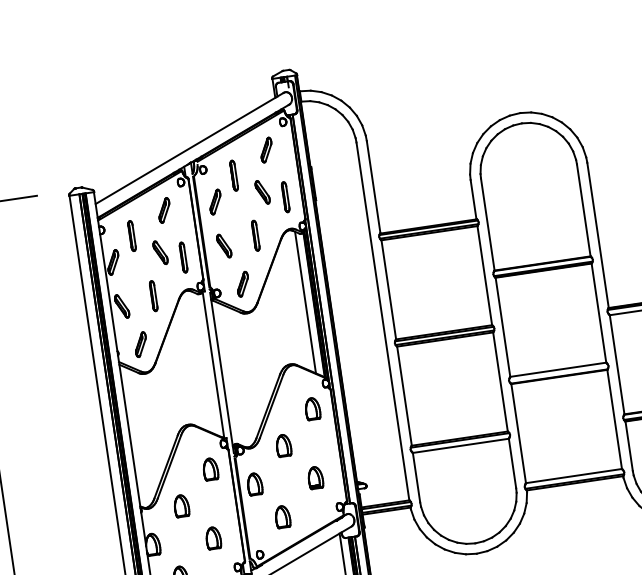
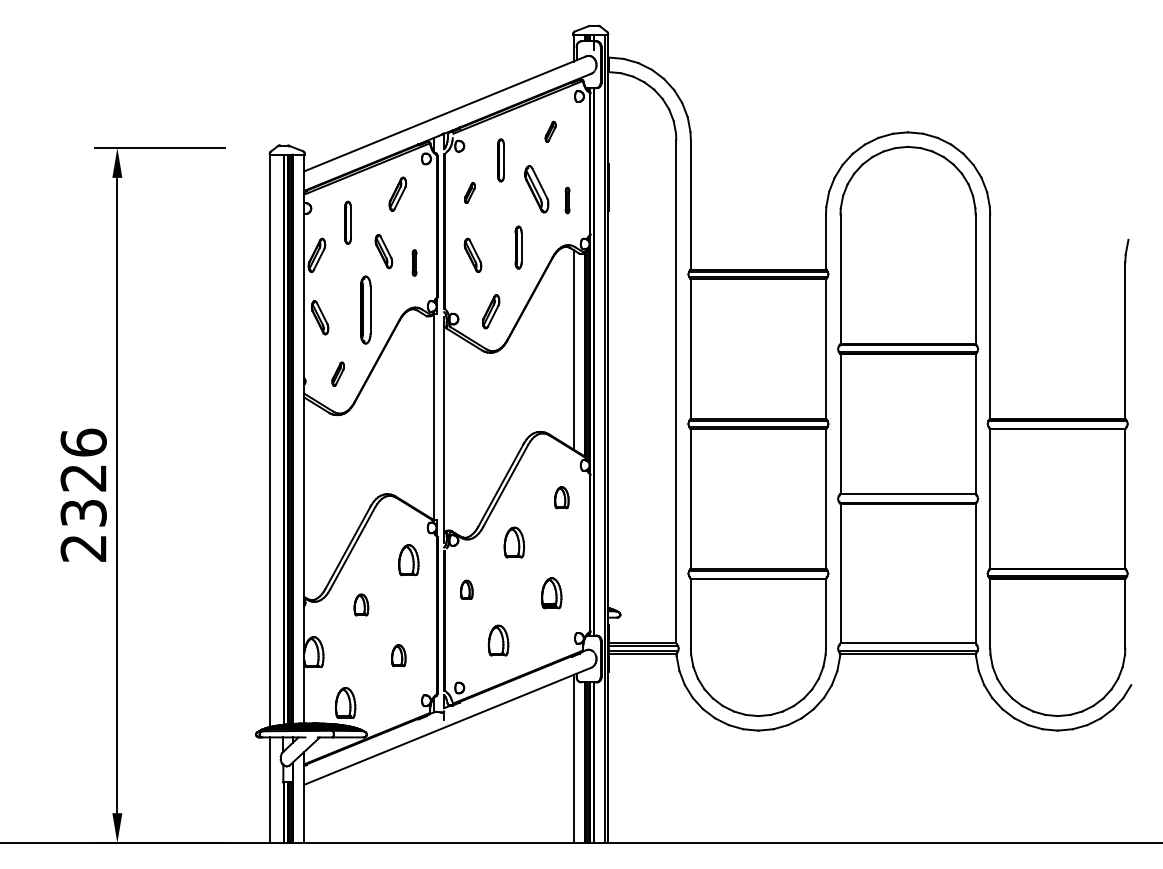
part: (266, 149) -> (550, 131), size x0.6
part: (262, 191) -> (536, 188), size x1.4
part: (285, 197) -> (567, 200), size x0.6
part: (215, 201) -> (469, 192), size x0.6
part: (183, 257) -> (414, 262), size x0.6
part: (153, 295) -> (365, 309), size x1.6
part: (141, 344) -> (338, 373), size x0.7
part: (312, 408) -> (561, 497), size x0.7
part: (254, 484) -> (466, 589), size x0.6
part: (181, 505) -> (361, 604), size x0.7
part: (213, 538) -> (398, 655), size x0.7

